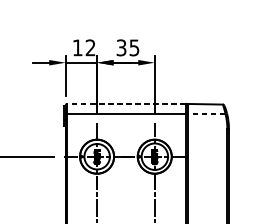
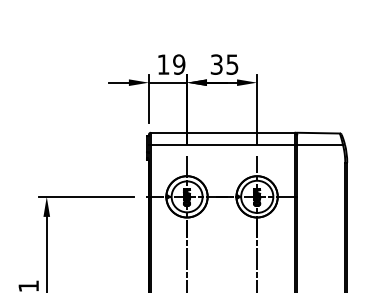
text: (90, 47) -> (179, 64), 12 -> 19
line: (126, 103) -> (222, 132), dashed -> solid
line: (206, 113) -> (320, 144), dashed -> solid

